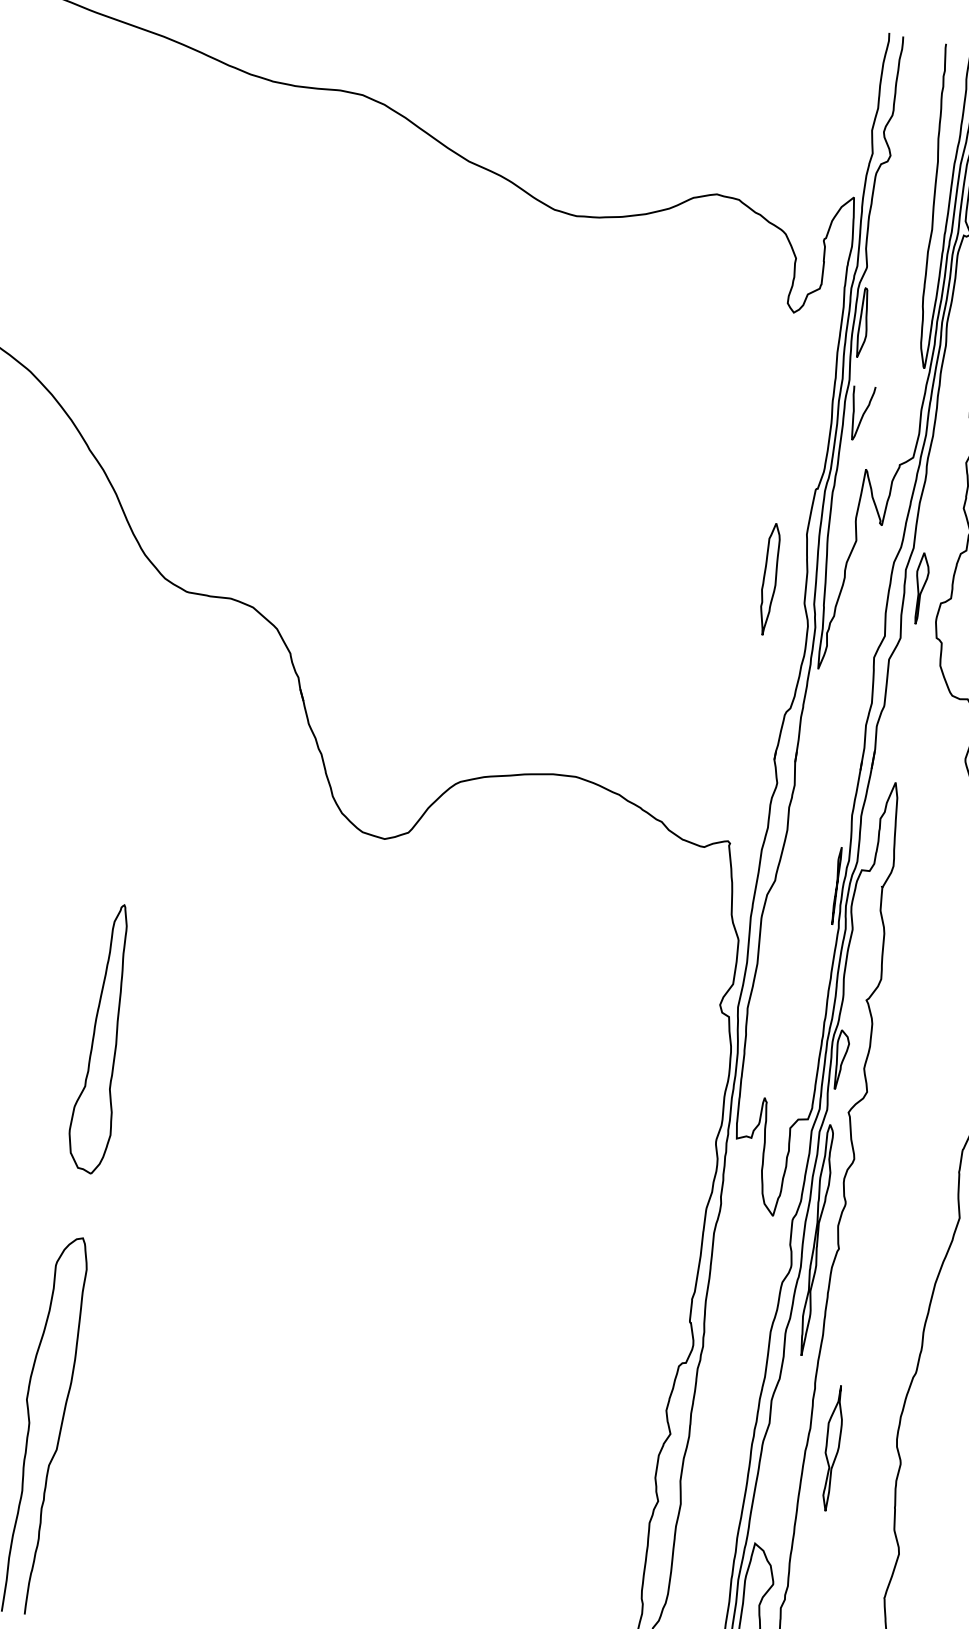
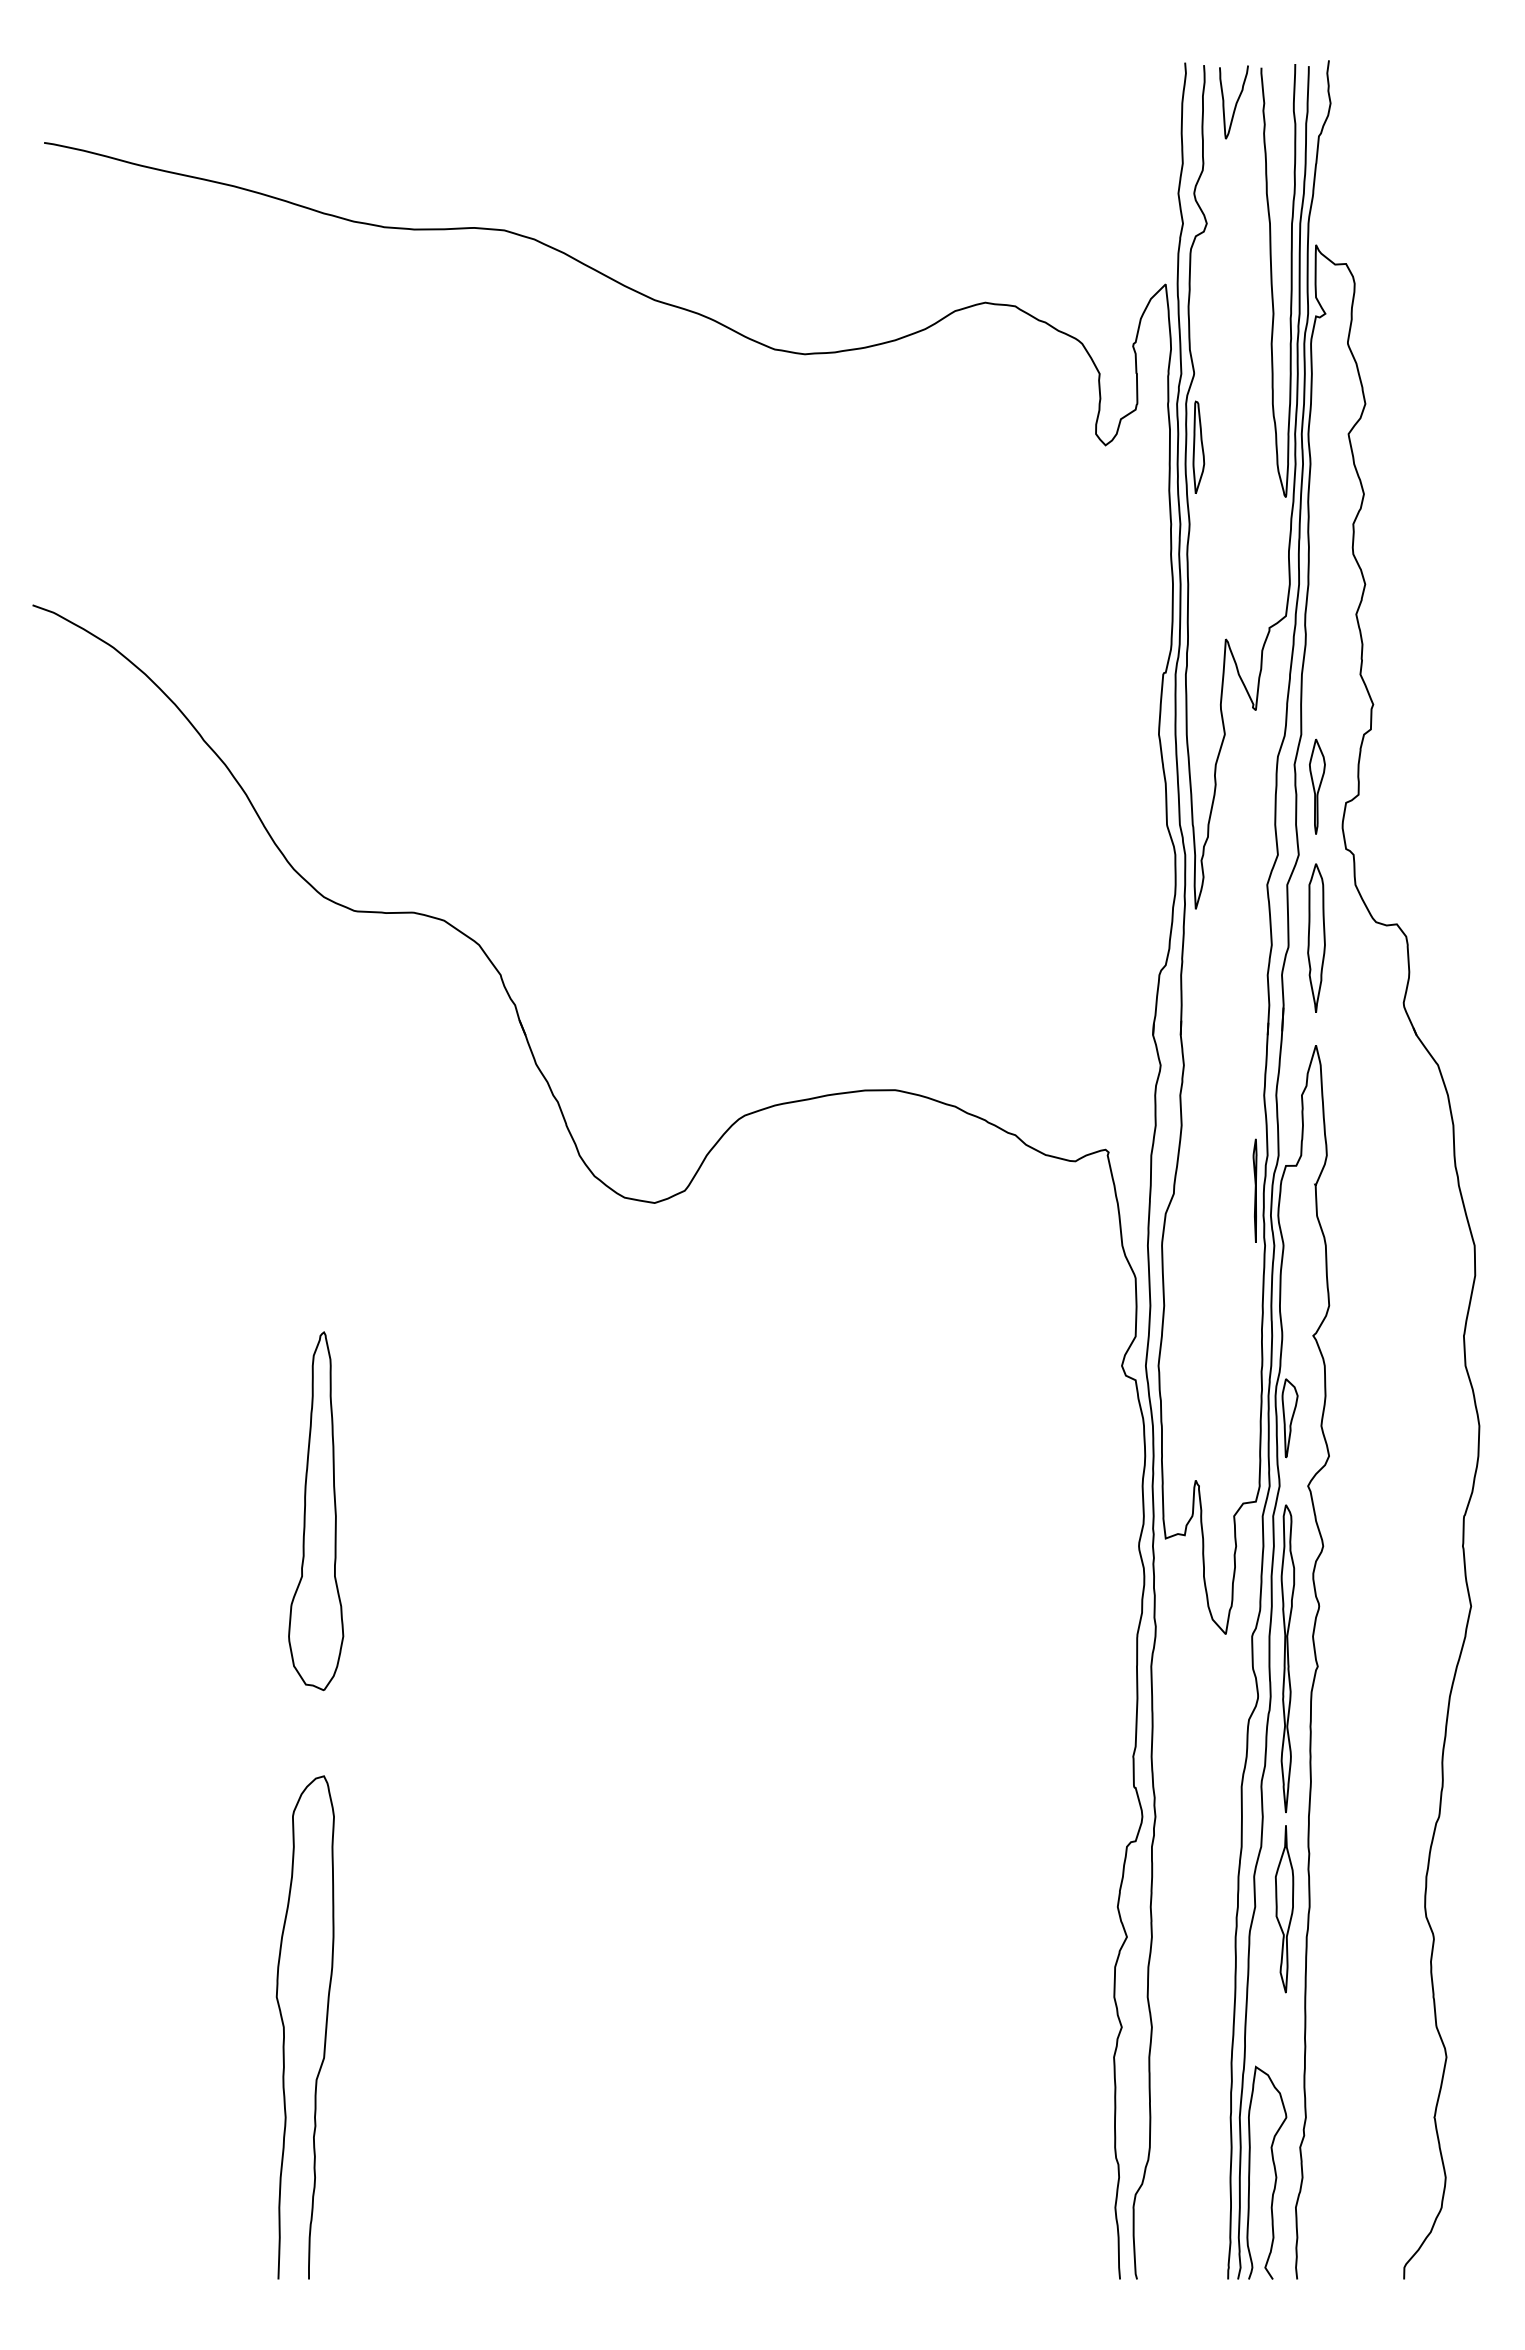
curve: (862, 414) -> (1235, 103), moved
part: (769, 578) -> (1316, 937), moved
part: (832, 1448) -> (1284, 1909), moved

